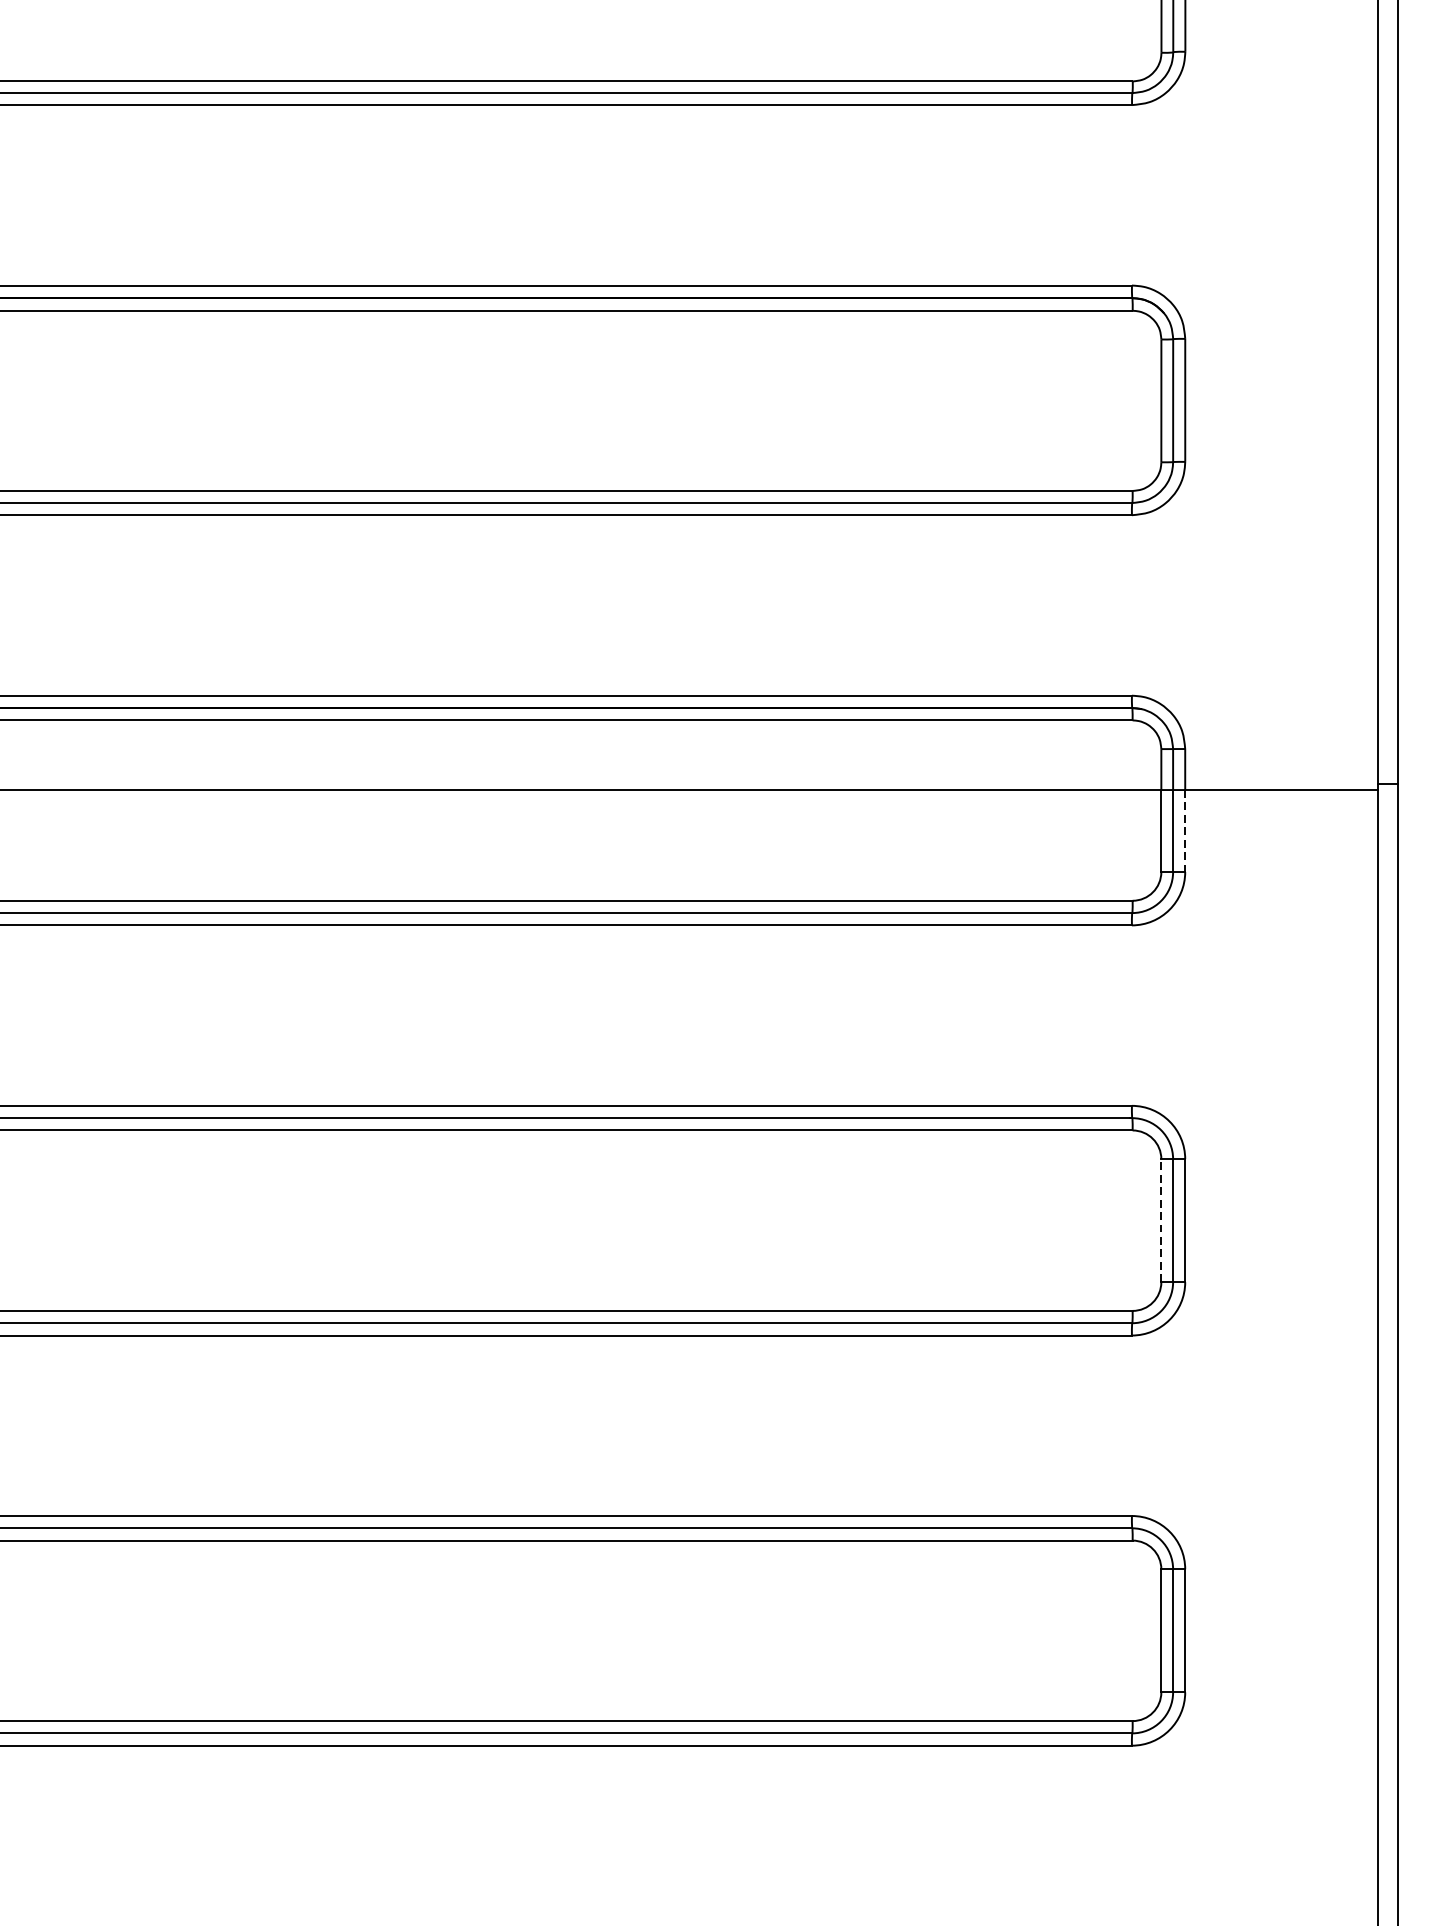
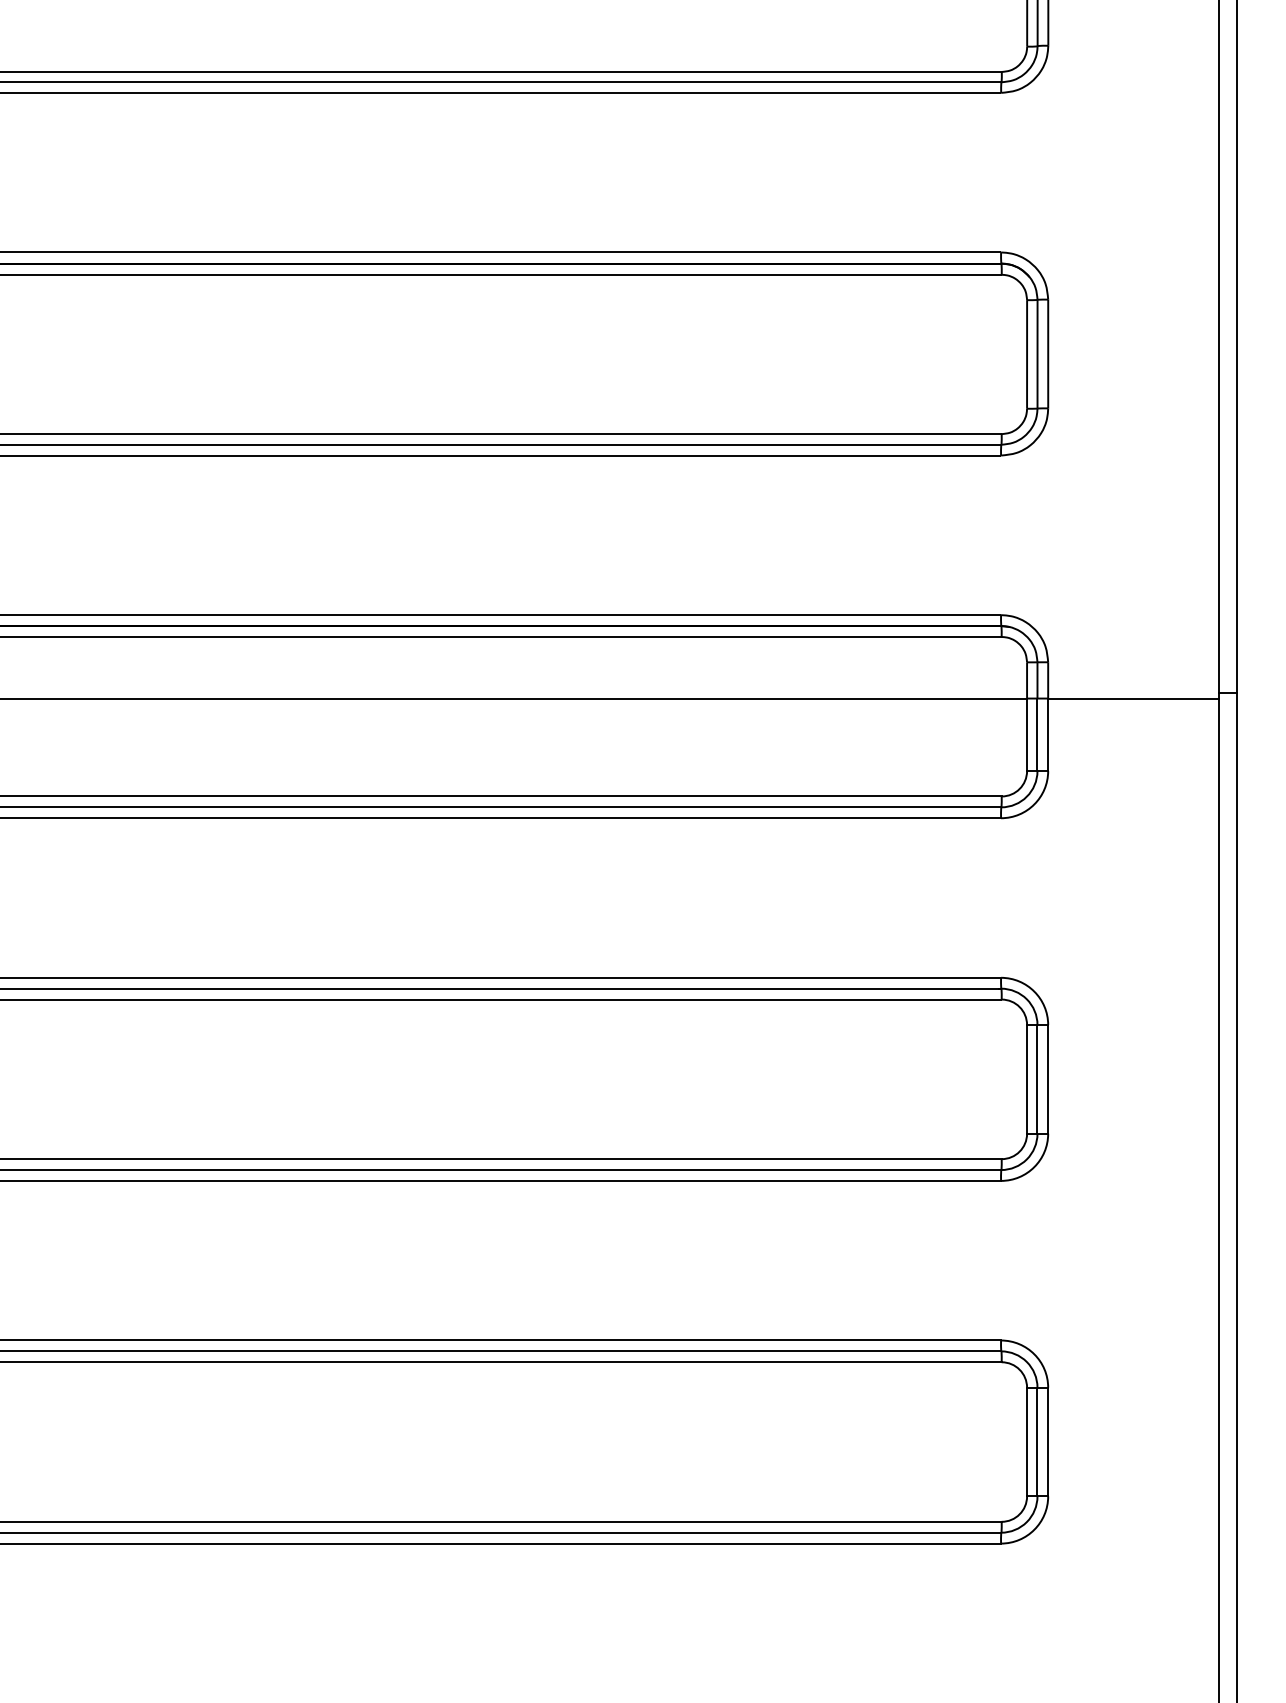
line: (1185, 831) -> (1048, 735), dashed -> solid
line: (1161, 1219) -> (1027, 1078), dashed -> solid

